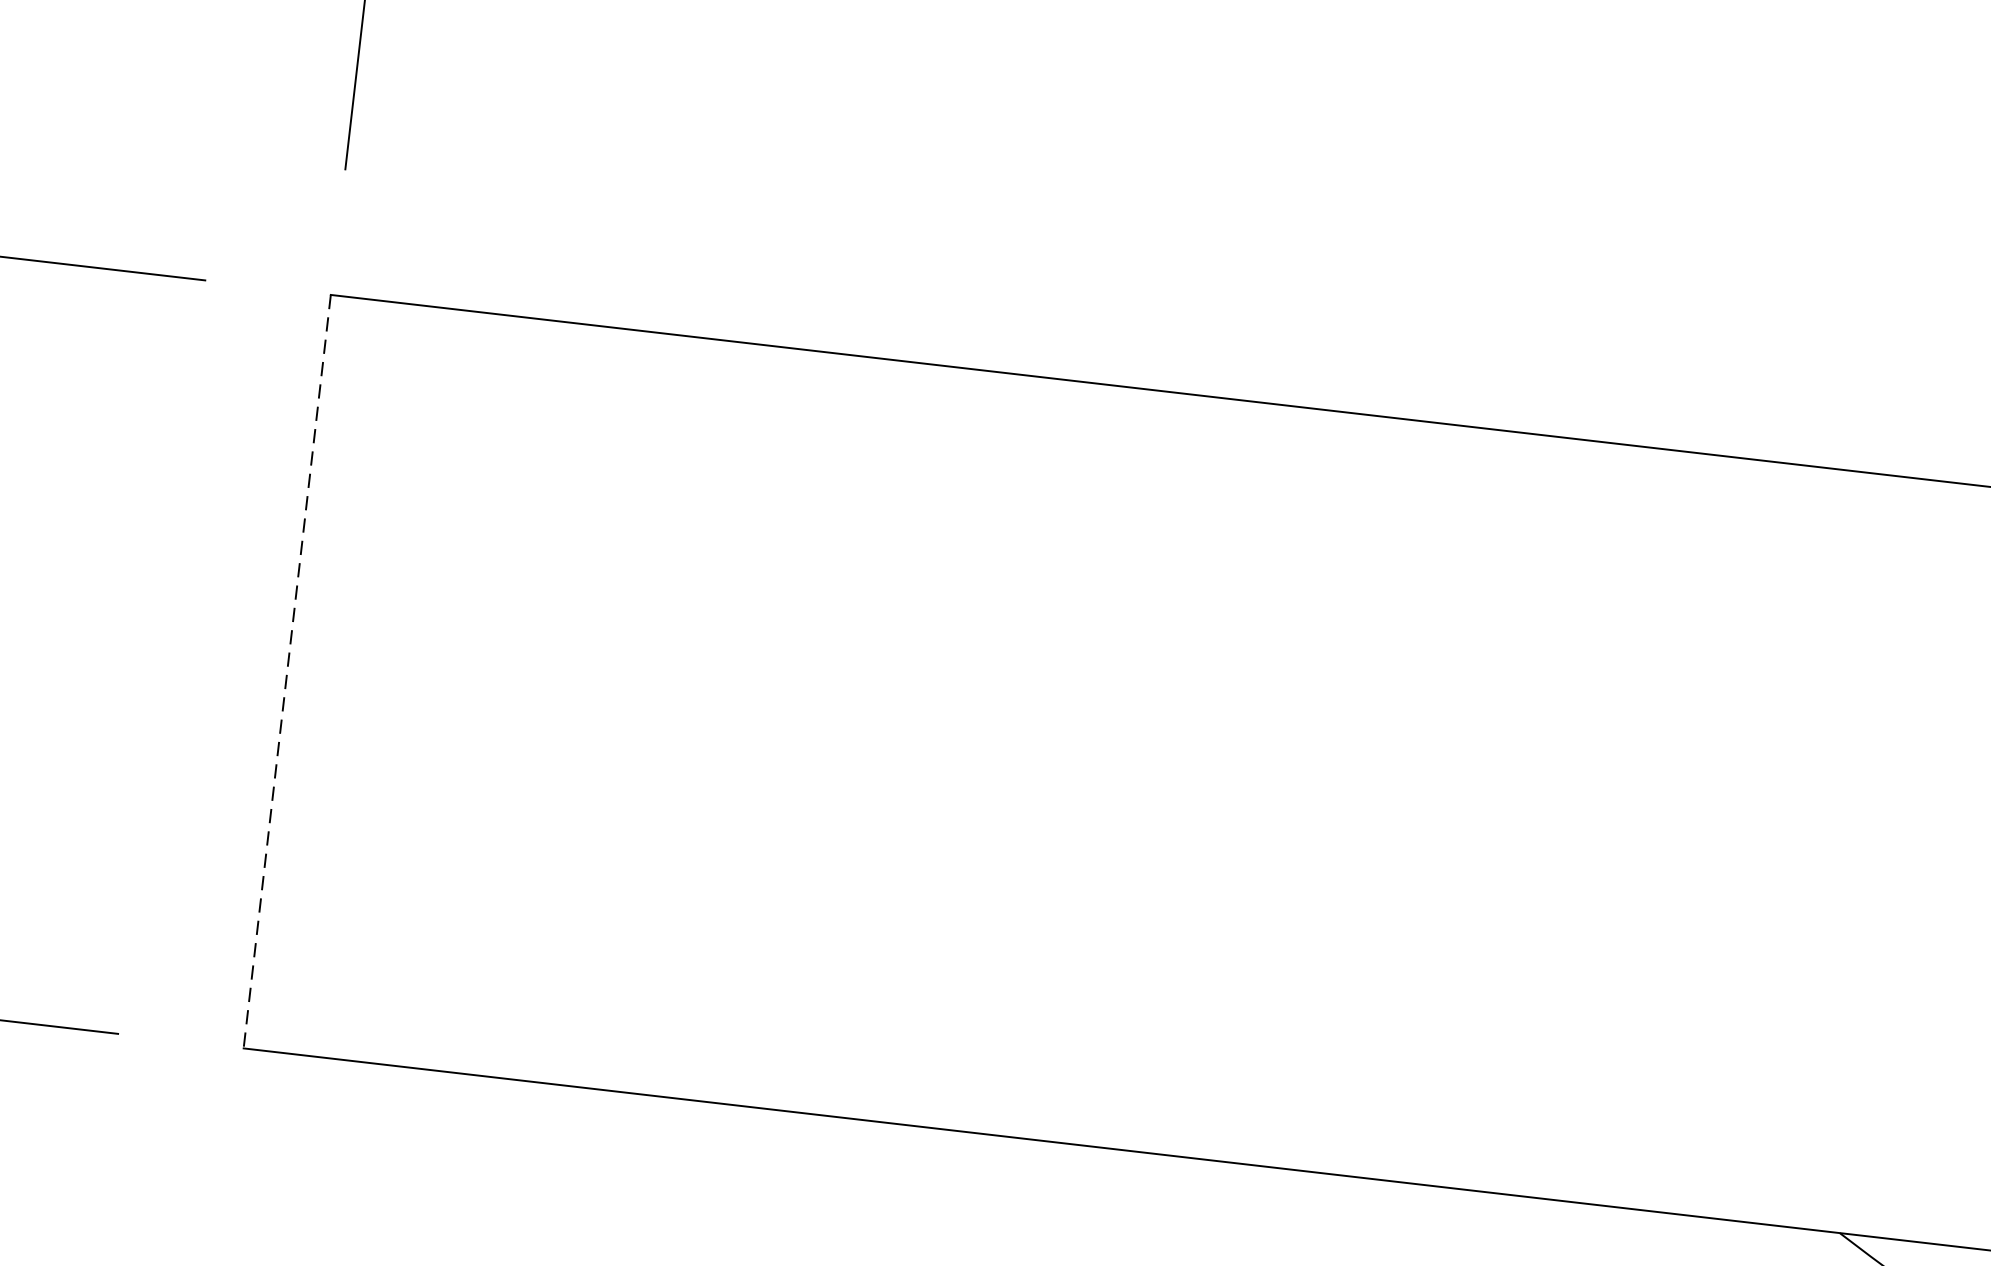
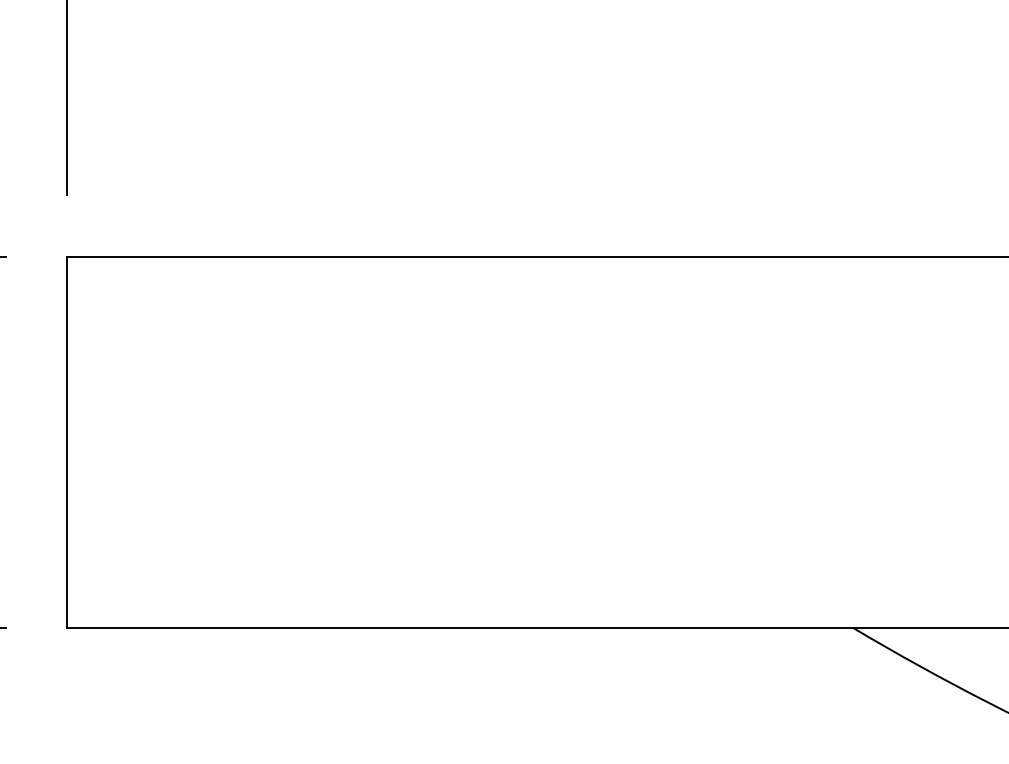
line: (287, 671) -> (67, 442), dashed -> solid

